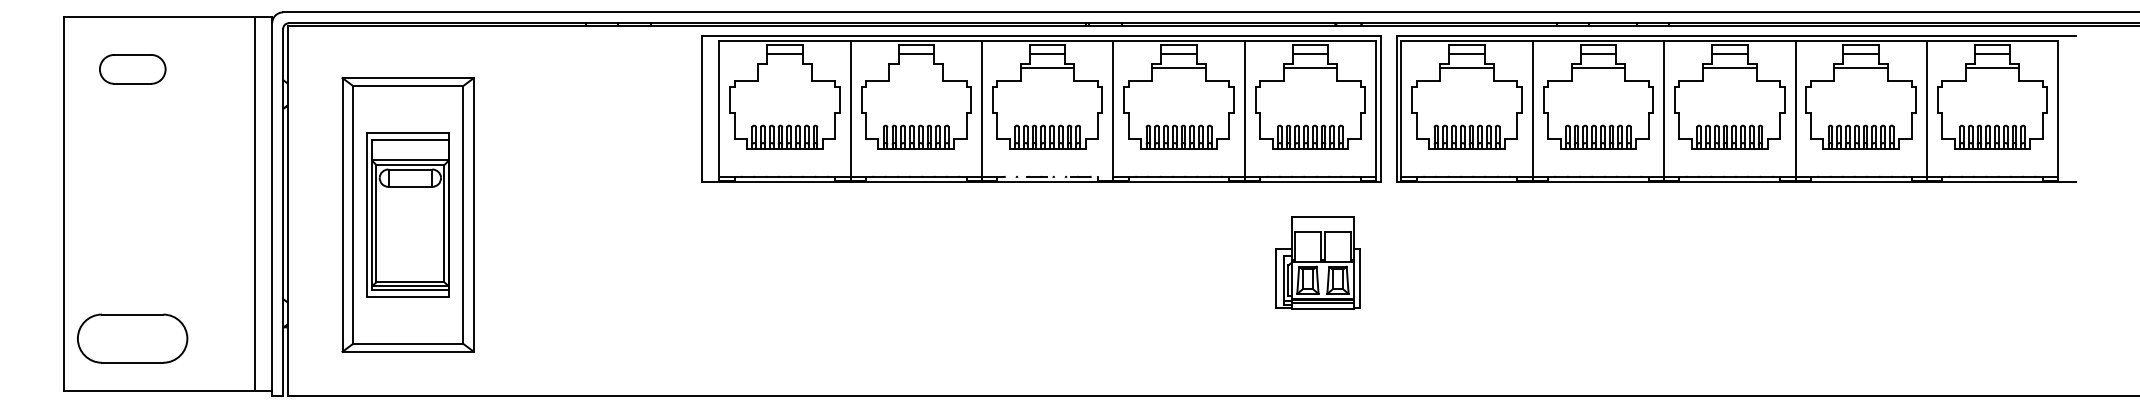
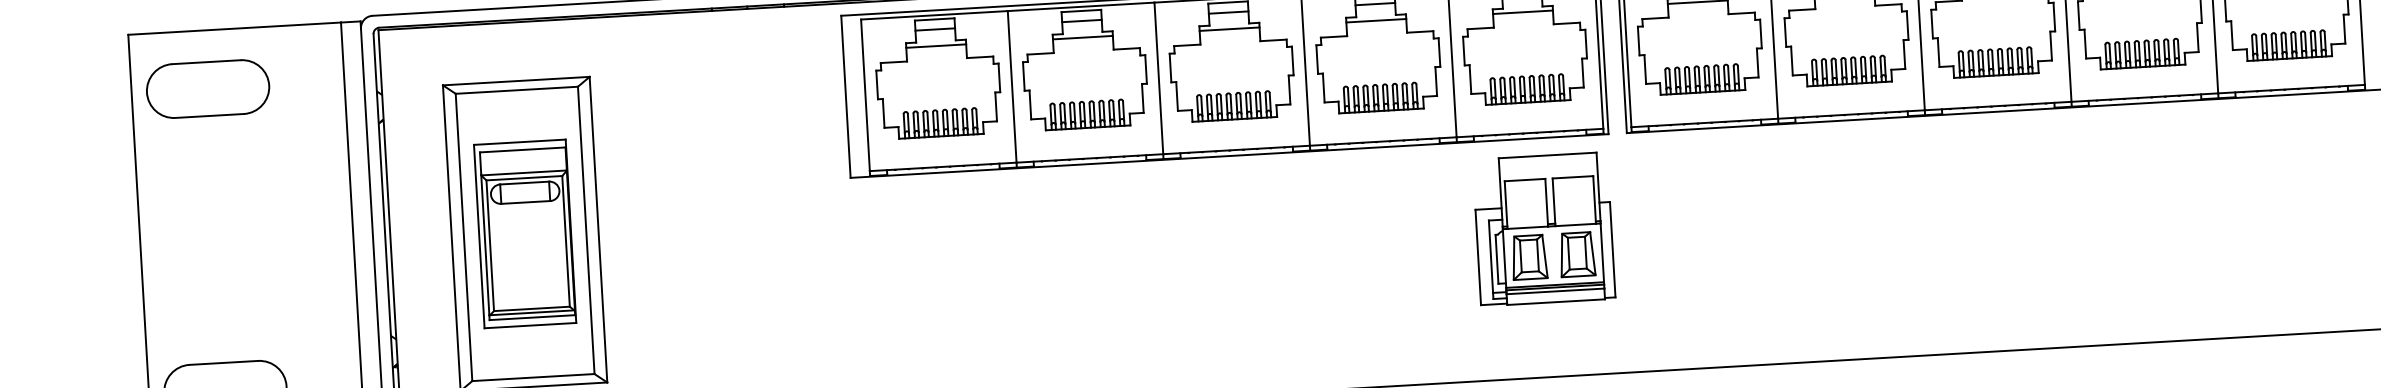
line: (784, 68) -> (935, 46), added
line: (916, 68) -> (1083, 37), added
part: (132, 69) -> (207, 89), size x1.67
line: (1047, 176) -> (1236, 149), dashed -> solid
part: (1317, 263) -> (1543, 229), size x1.43

